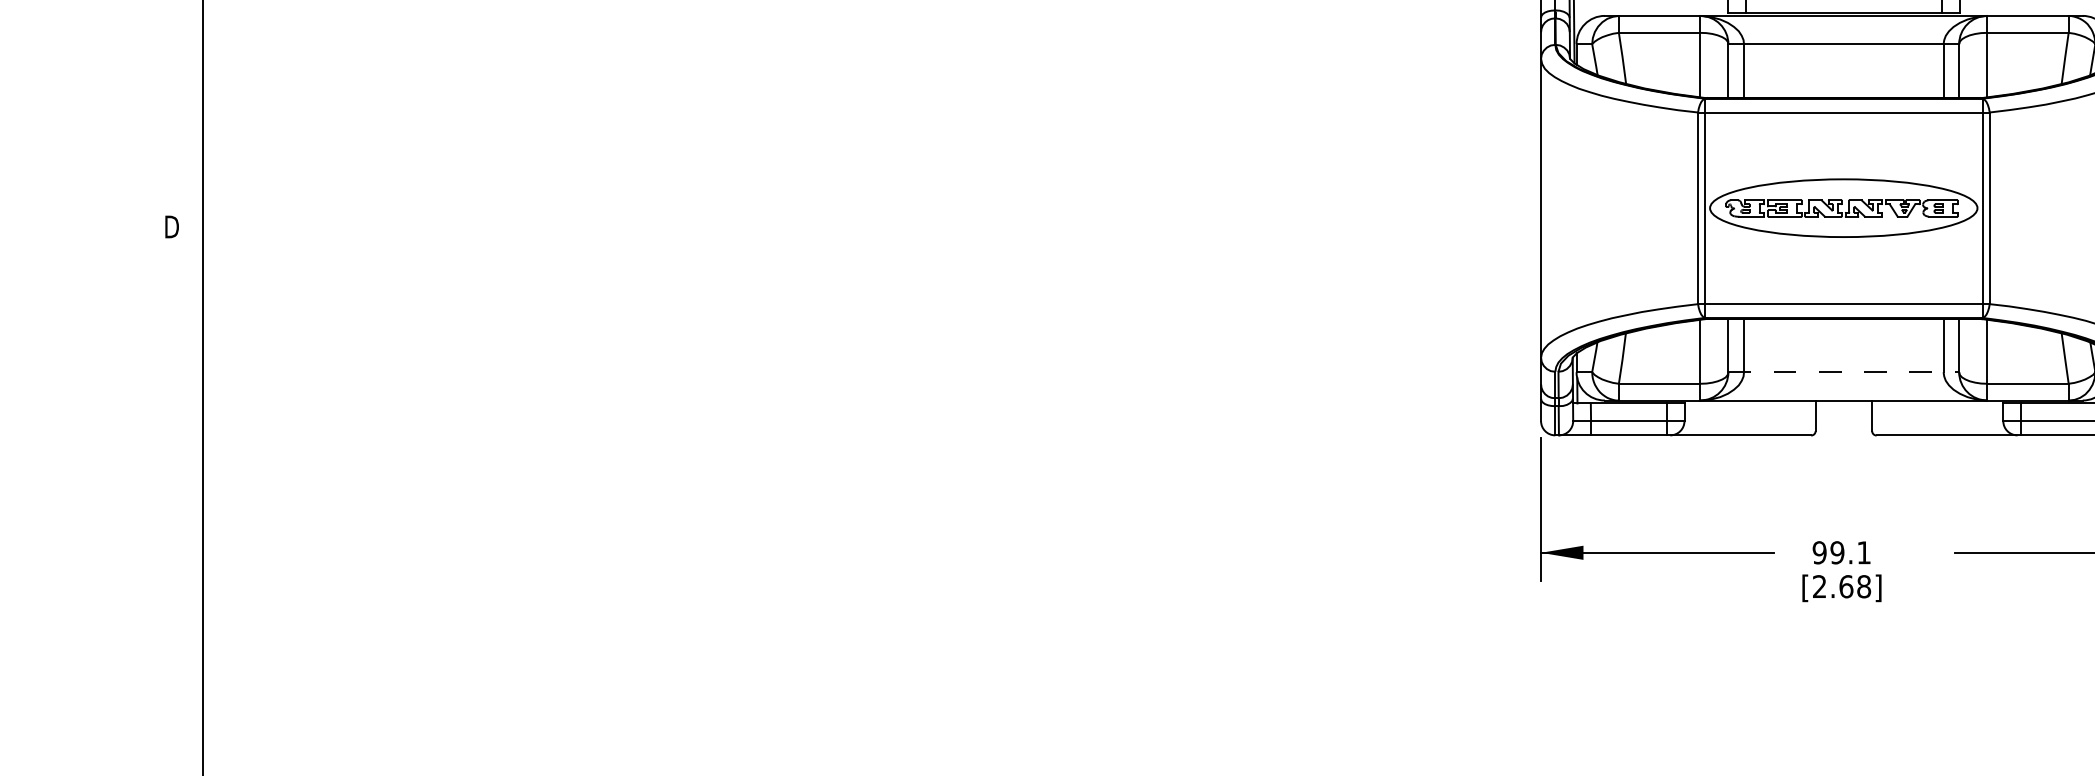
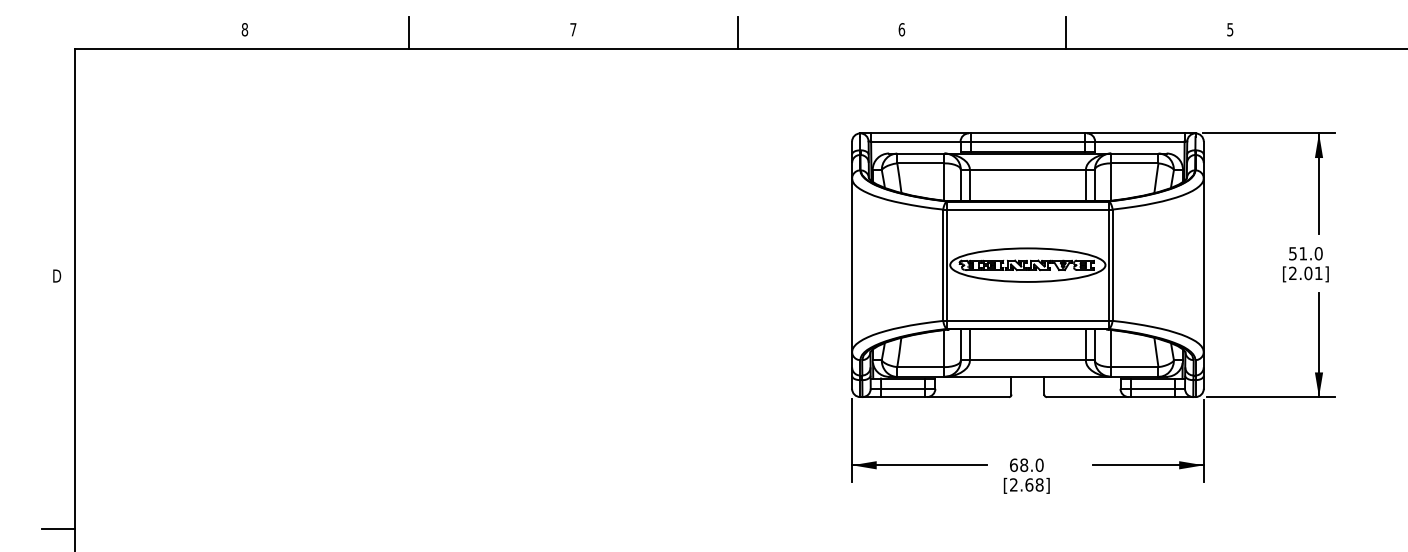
line: (1844, 372) -> (1028, 360), dashed -> solid
text: (1841, 551) -> (1026, 464), 99.1 -> 68.0
line: (174, 663) -> (58, 529), added

